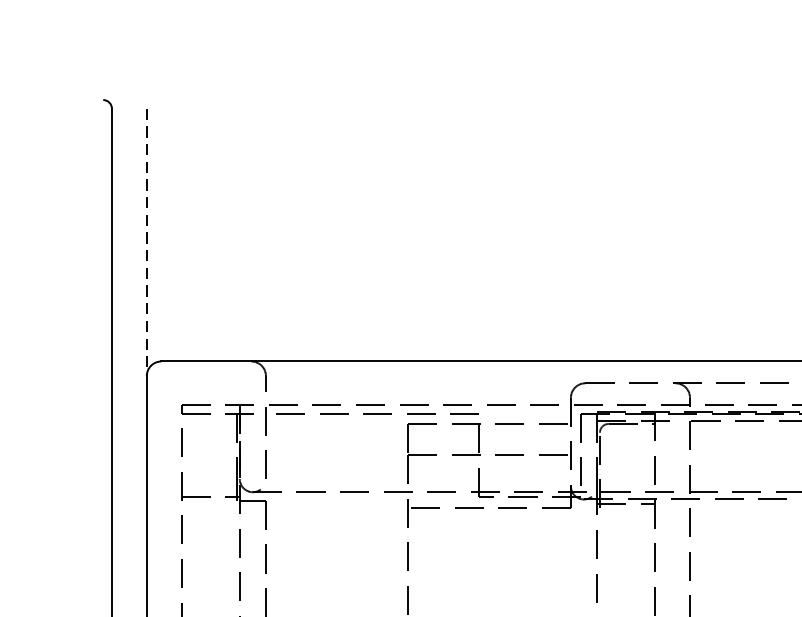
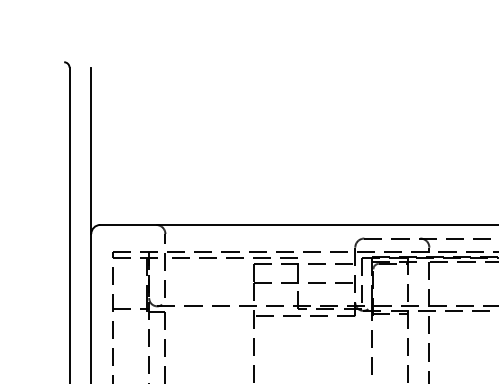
line: (147, 243) -> (91, 151), dashed -> solid

